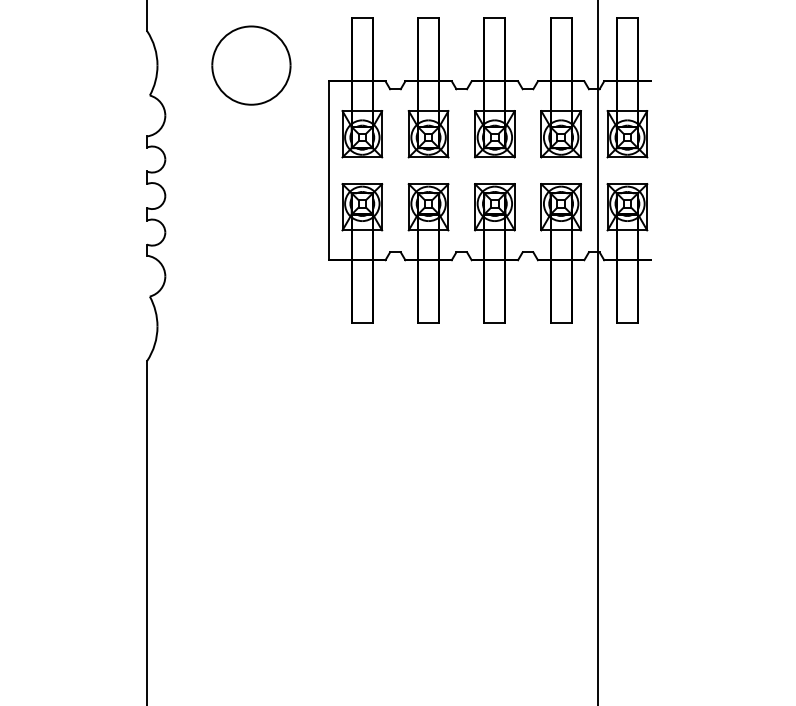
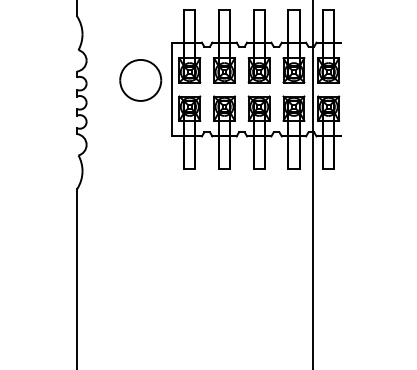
part: (250, 65) -> (140, 80), moved

